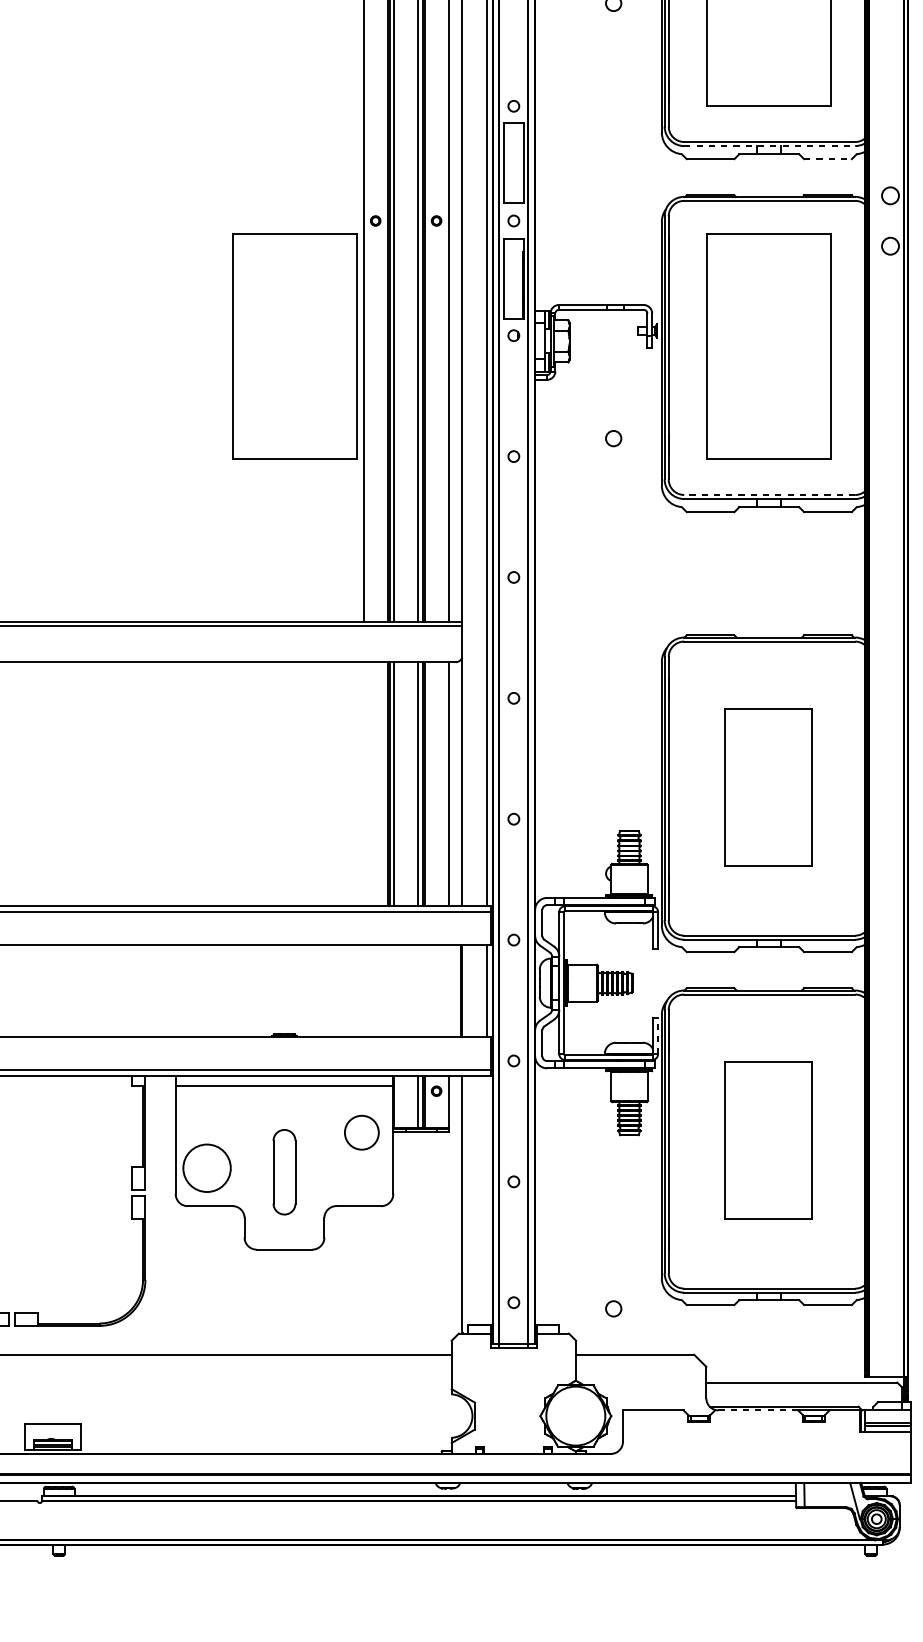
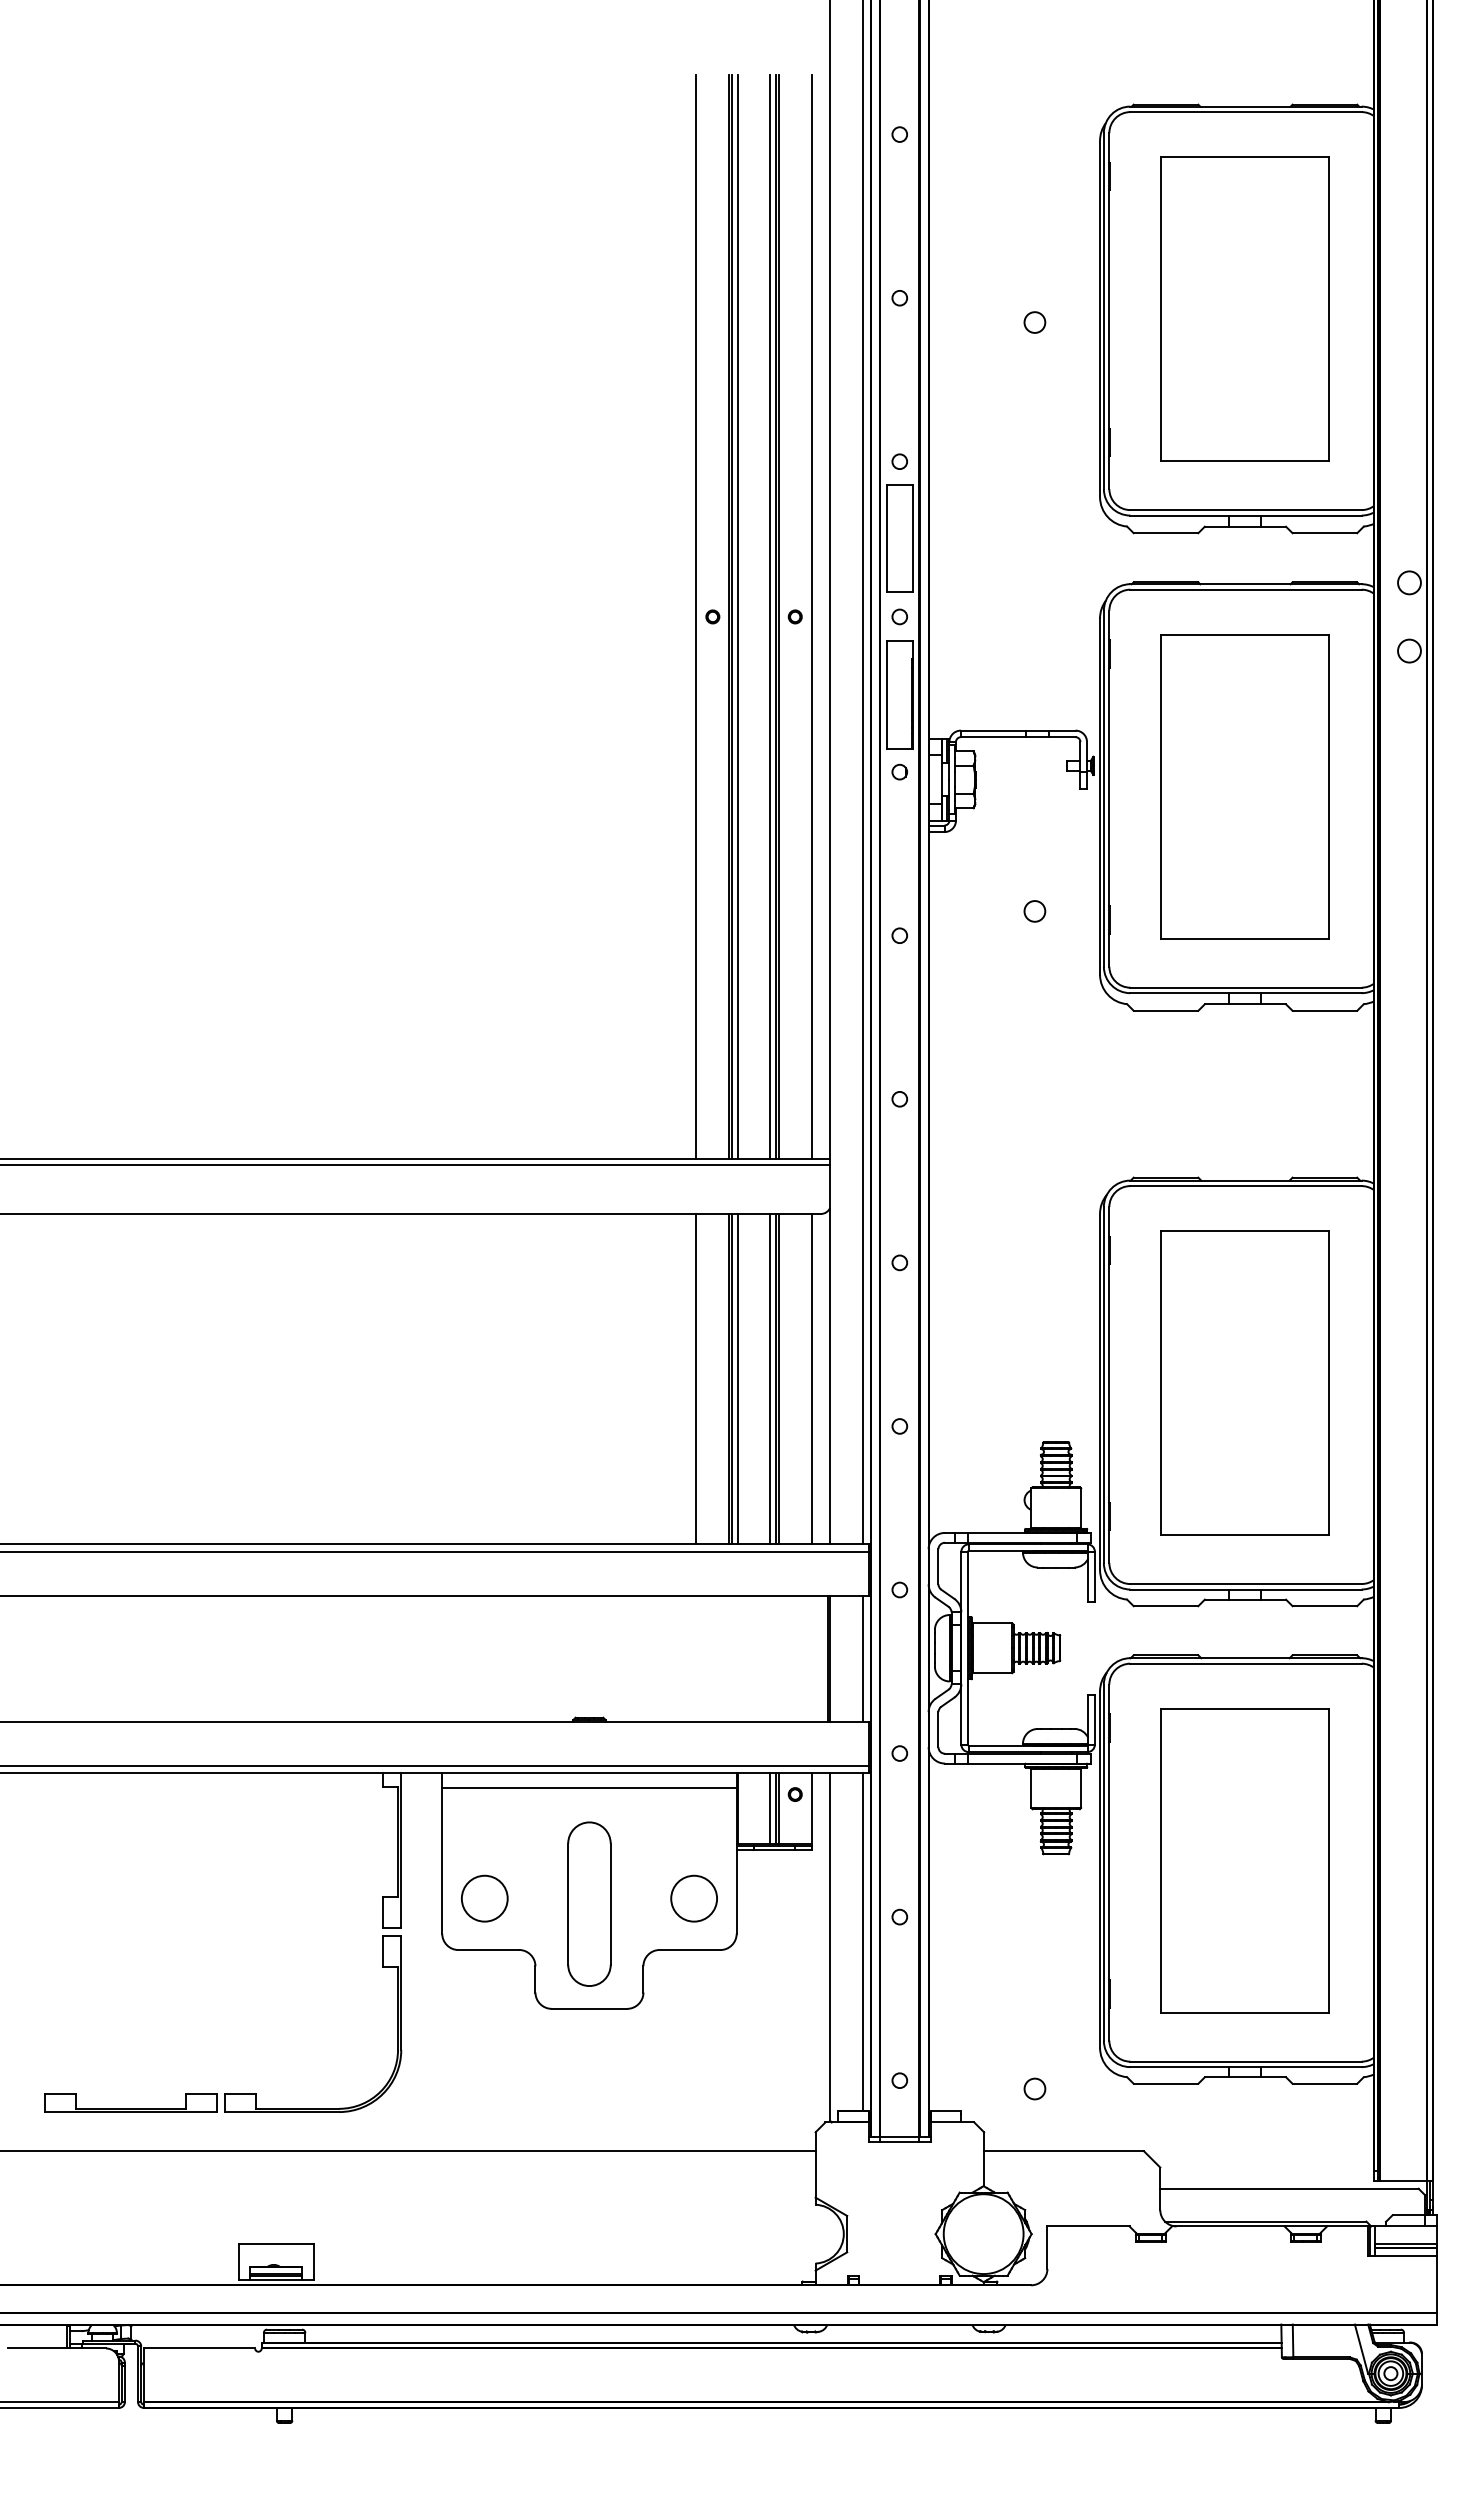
line: (770, 146) -> (1246, 515), dashed -> solid
line: (828, 159) -> (1325, 533), dashed -> solid
part: (294, 346) -> (603, 786), removed
line: (770, 494) -> (1246, 987), dashed -> solid
line: (363, 783) -> (696, 1378), added
part: (768, 786) -> (1244, 1382), size x1.43
line: (657, 1035) -> (1094, 1719), dashed -> solid
circle: (361, 1132) -> (693, 1898), moved
part: (768, 1139) -> (1244, 1860), size x1.43
circle: (206, 1168) -> (484, 1898), size x0.71
part: (284, 1171) -> (589, 1903), size x1.43
line: (486, 1200) -> (862, 1942), added
line: (756, 1410) -> (1227, 2226), dashed -> solid

